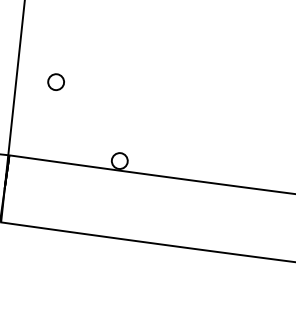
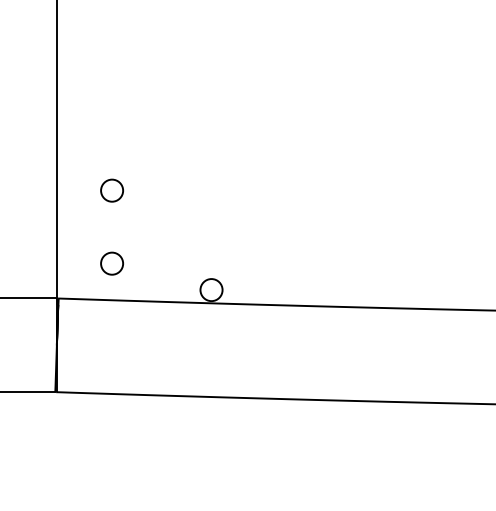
part: (50, 134) -> (111, 263), added

